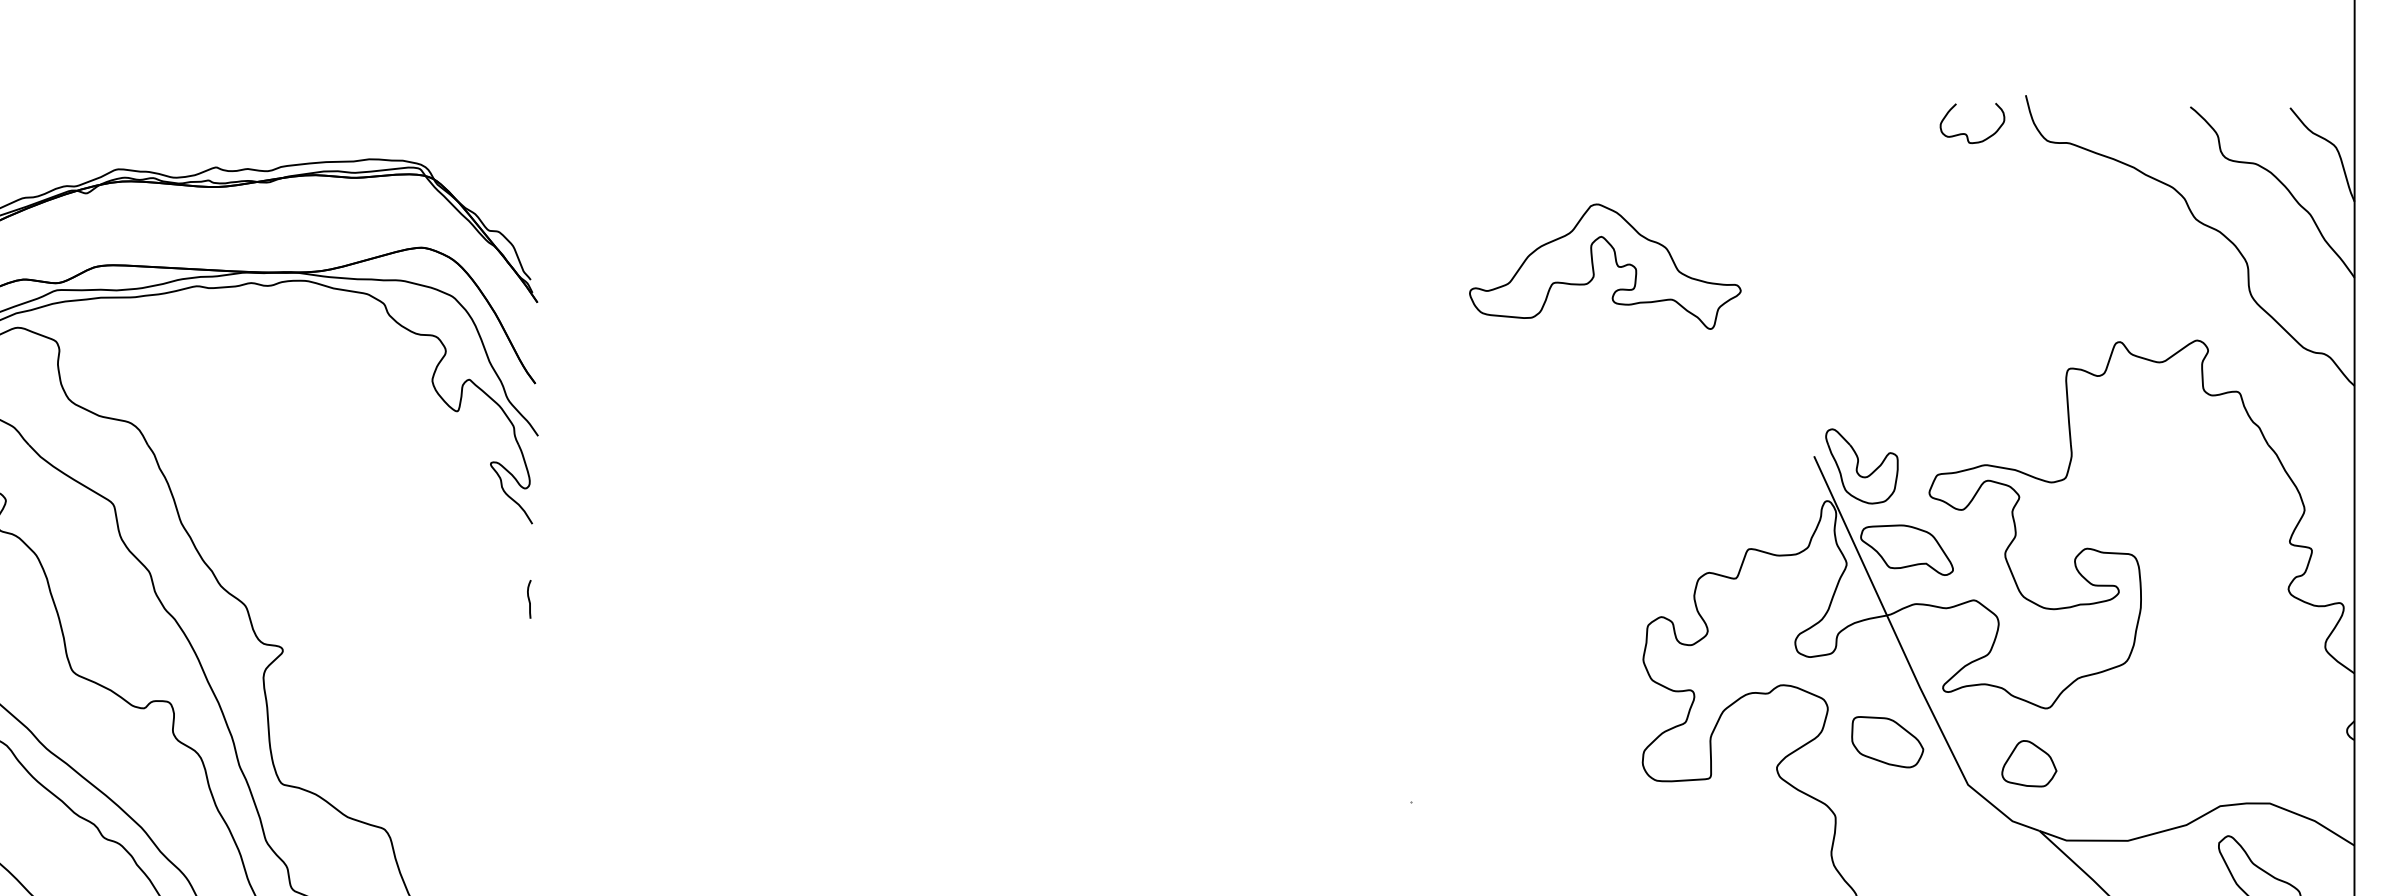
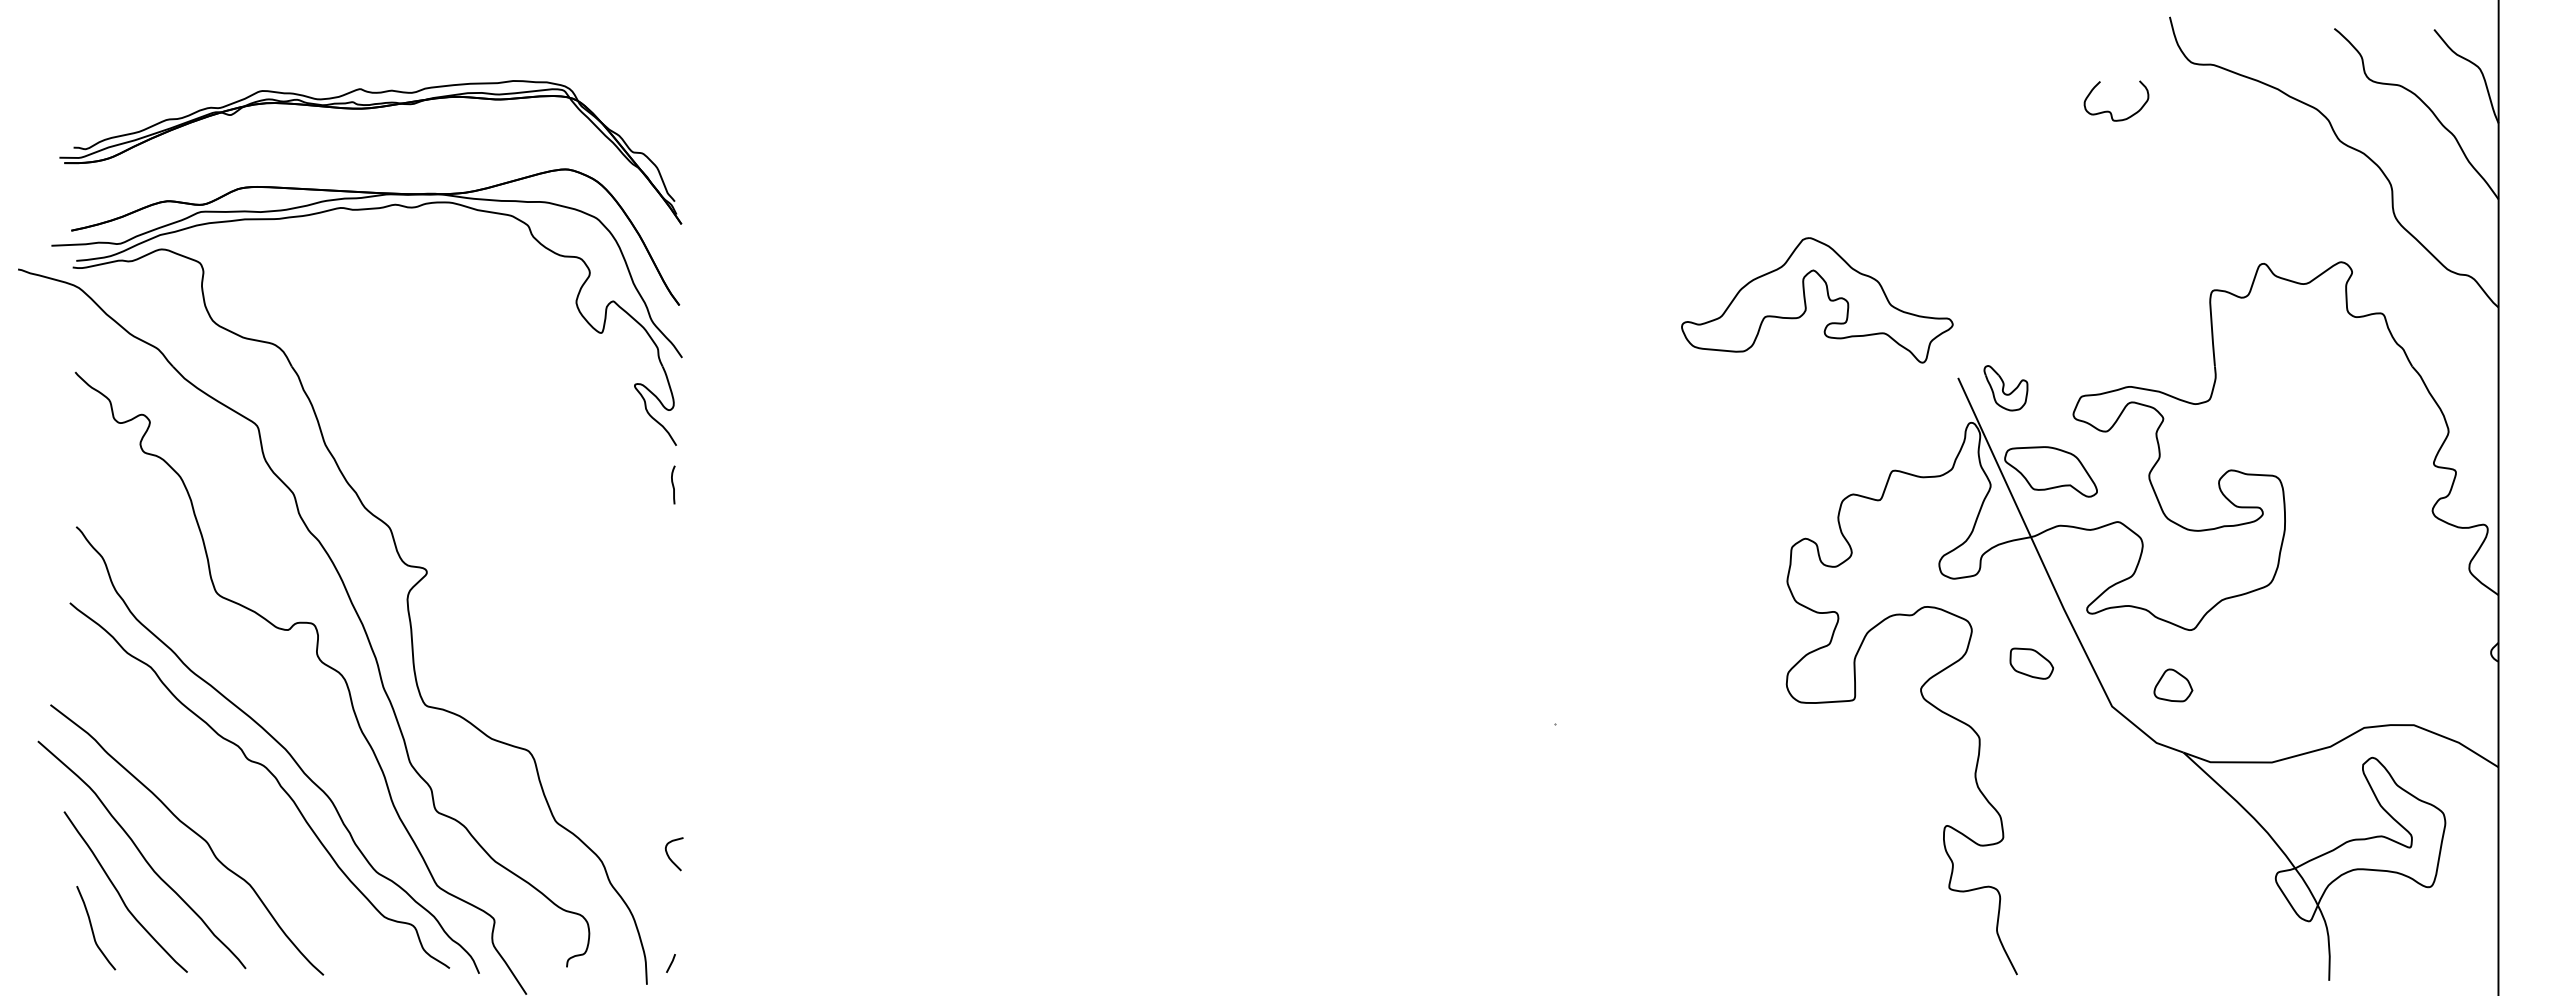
curve: (1966, 133) -> (2110, 111), moved
part: (1615, 262) -> (1827, 296), moved
part: (1861, 466) -> (2005, 388), size x0.6
curve: (529, 598) -> (673, 484), moved
part: (1887, 741) -> (2031, 663), size x0.6
part: (2029, 763) -> (2173, 685), size x0.7

